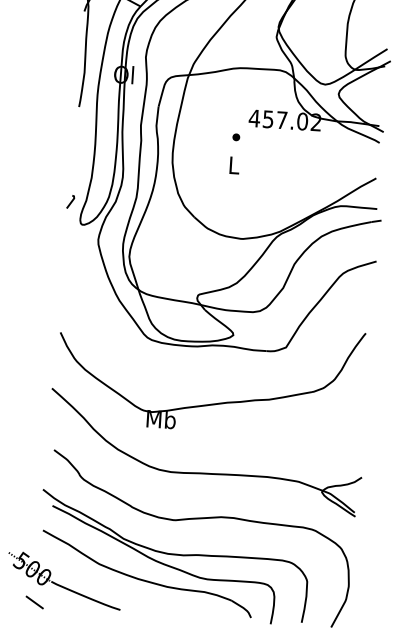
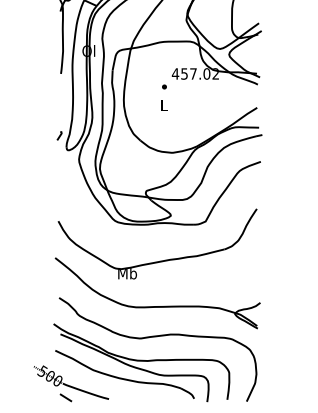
line: (34, 601) -> (65, 397), moved

